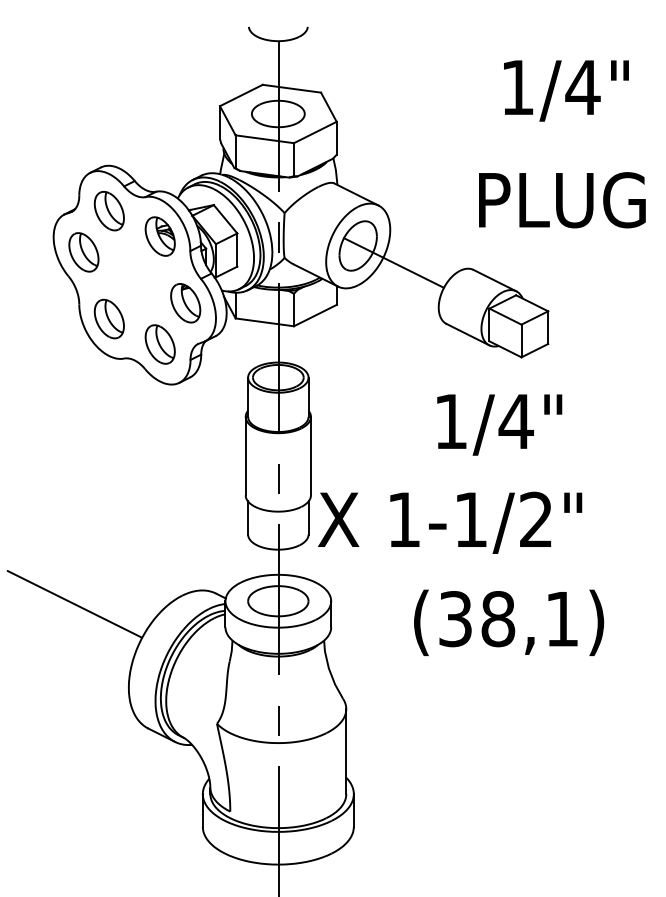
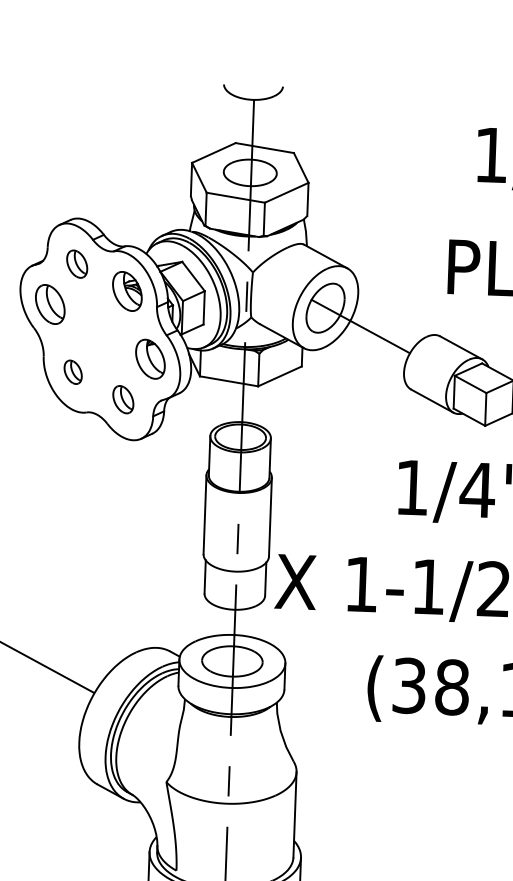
part: (108, 211) -> (76, 264), size x0.7
part: (108, 318) -> (72, 371), size x0.6
part: (159, 344) -> (122, 399), size x0.7

